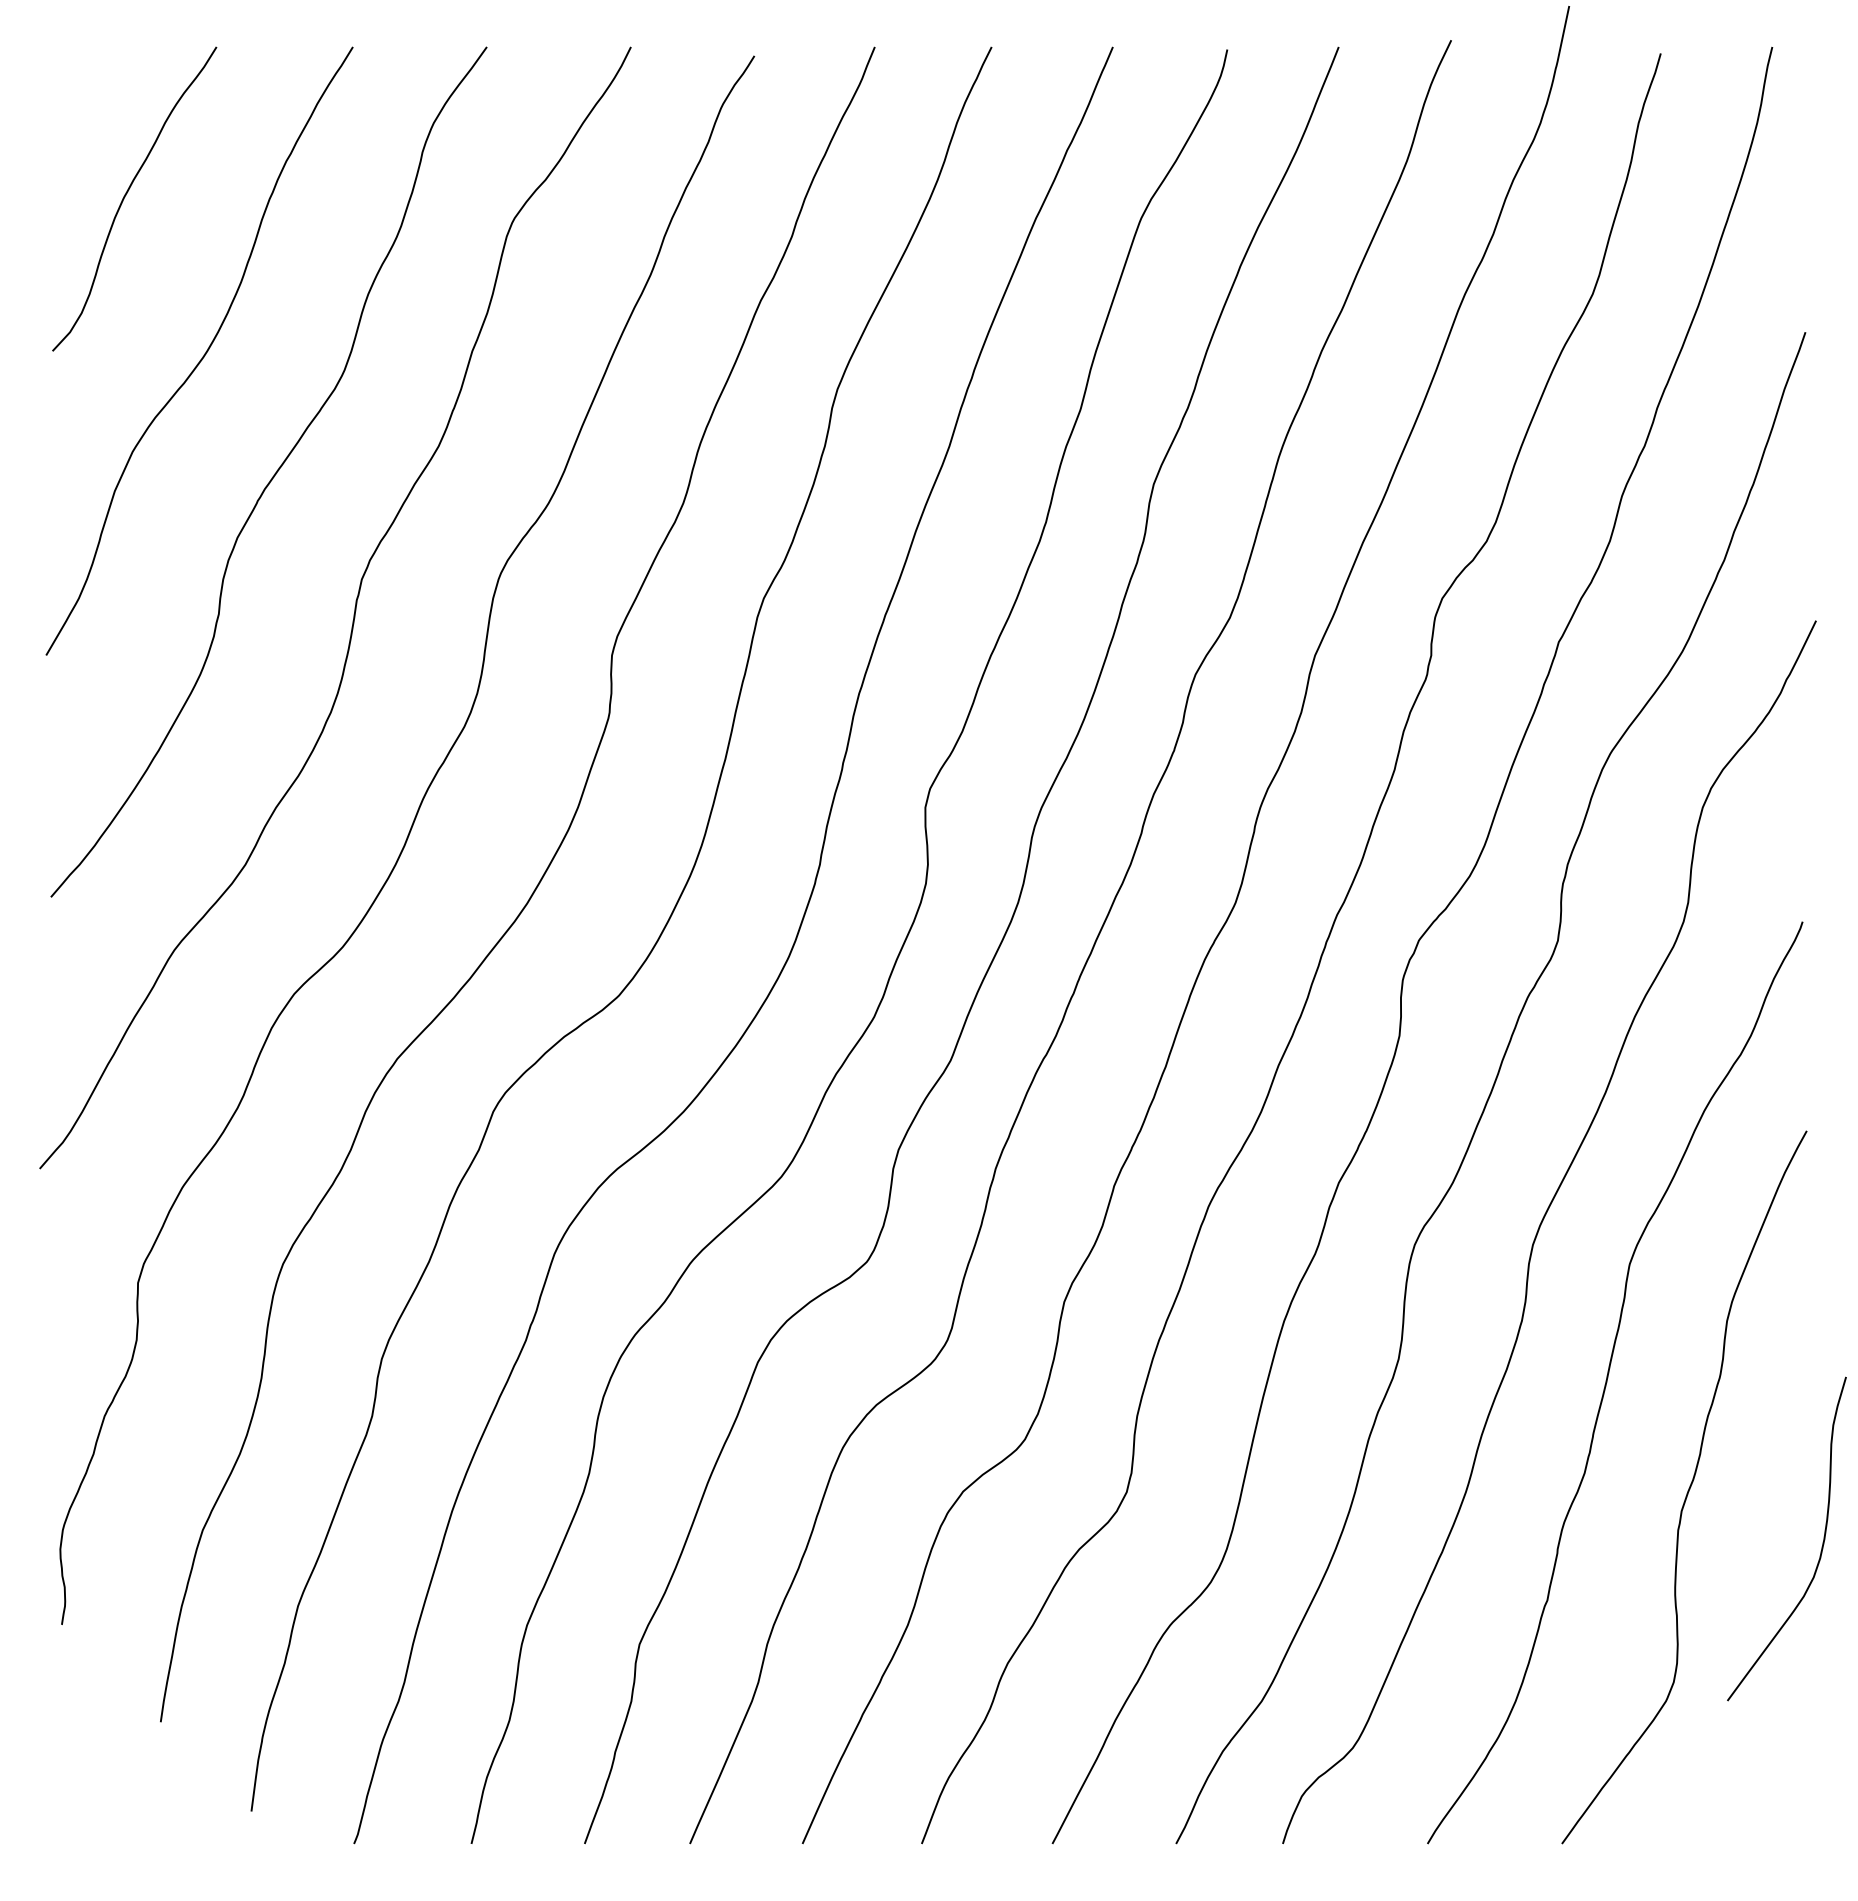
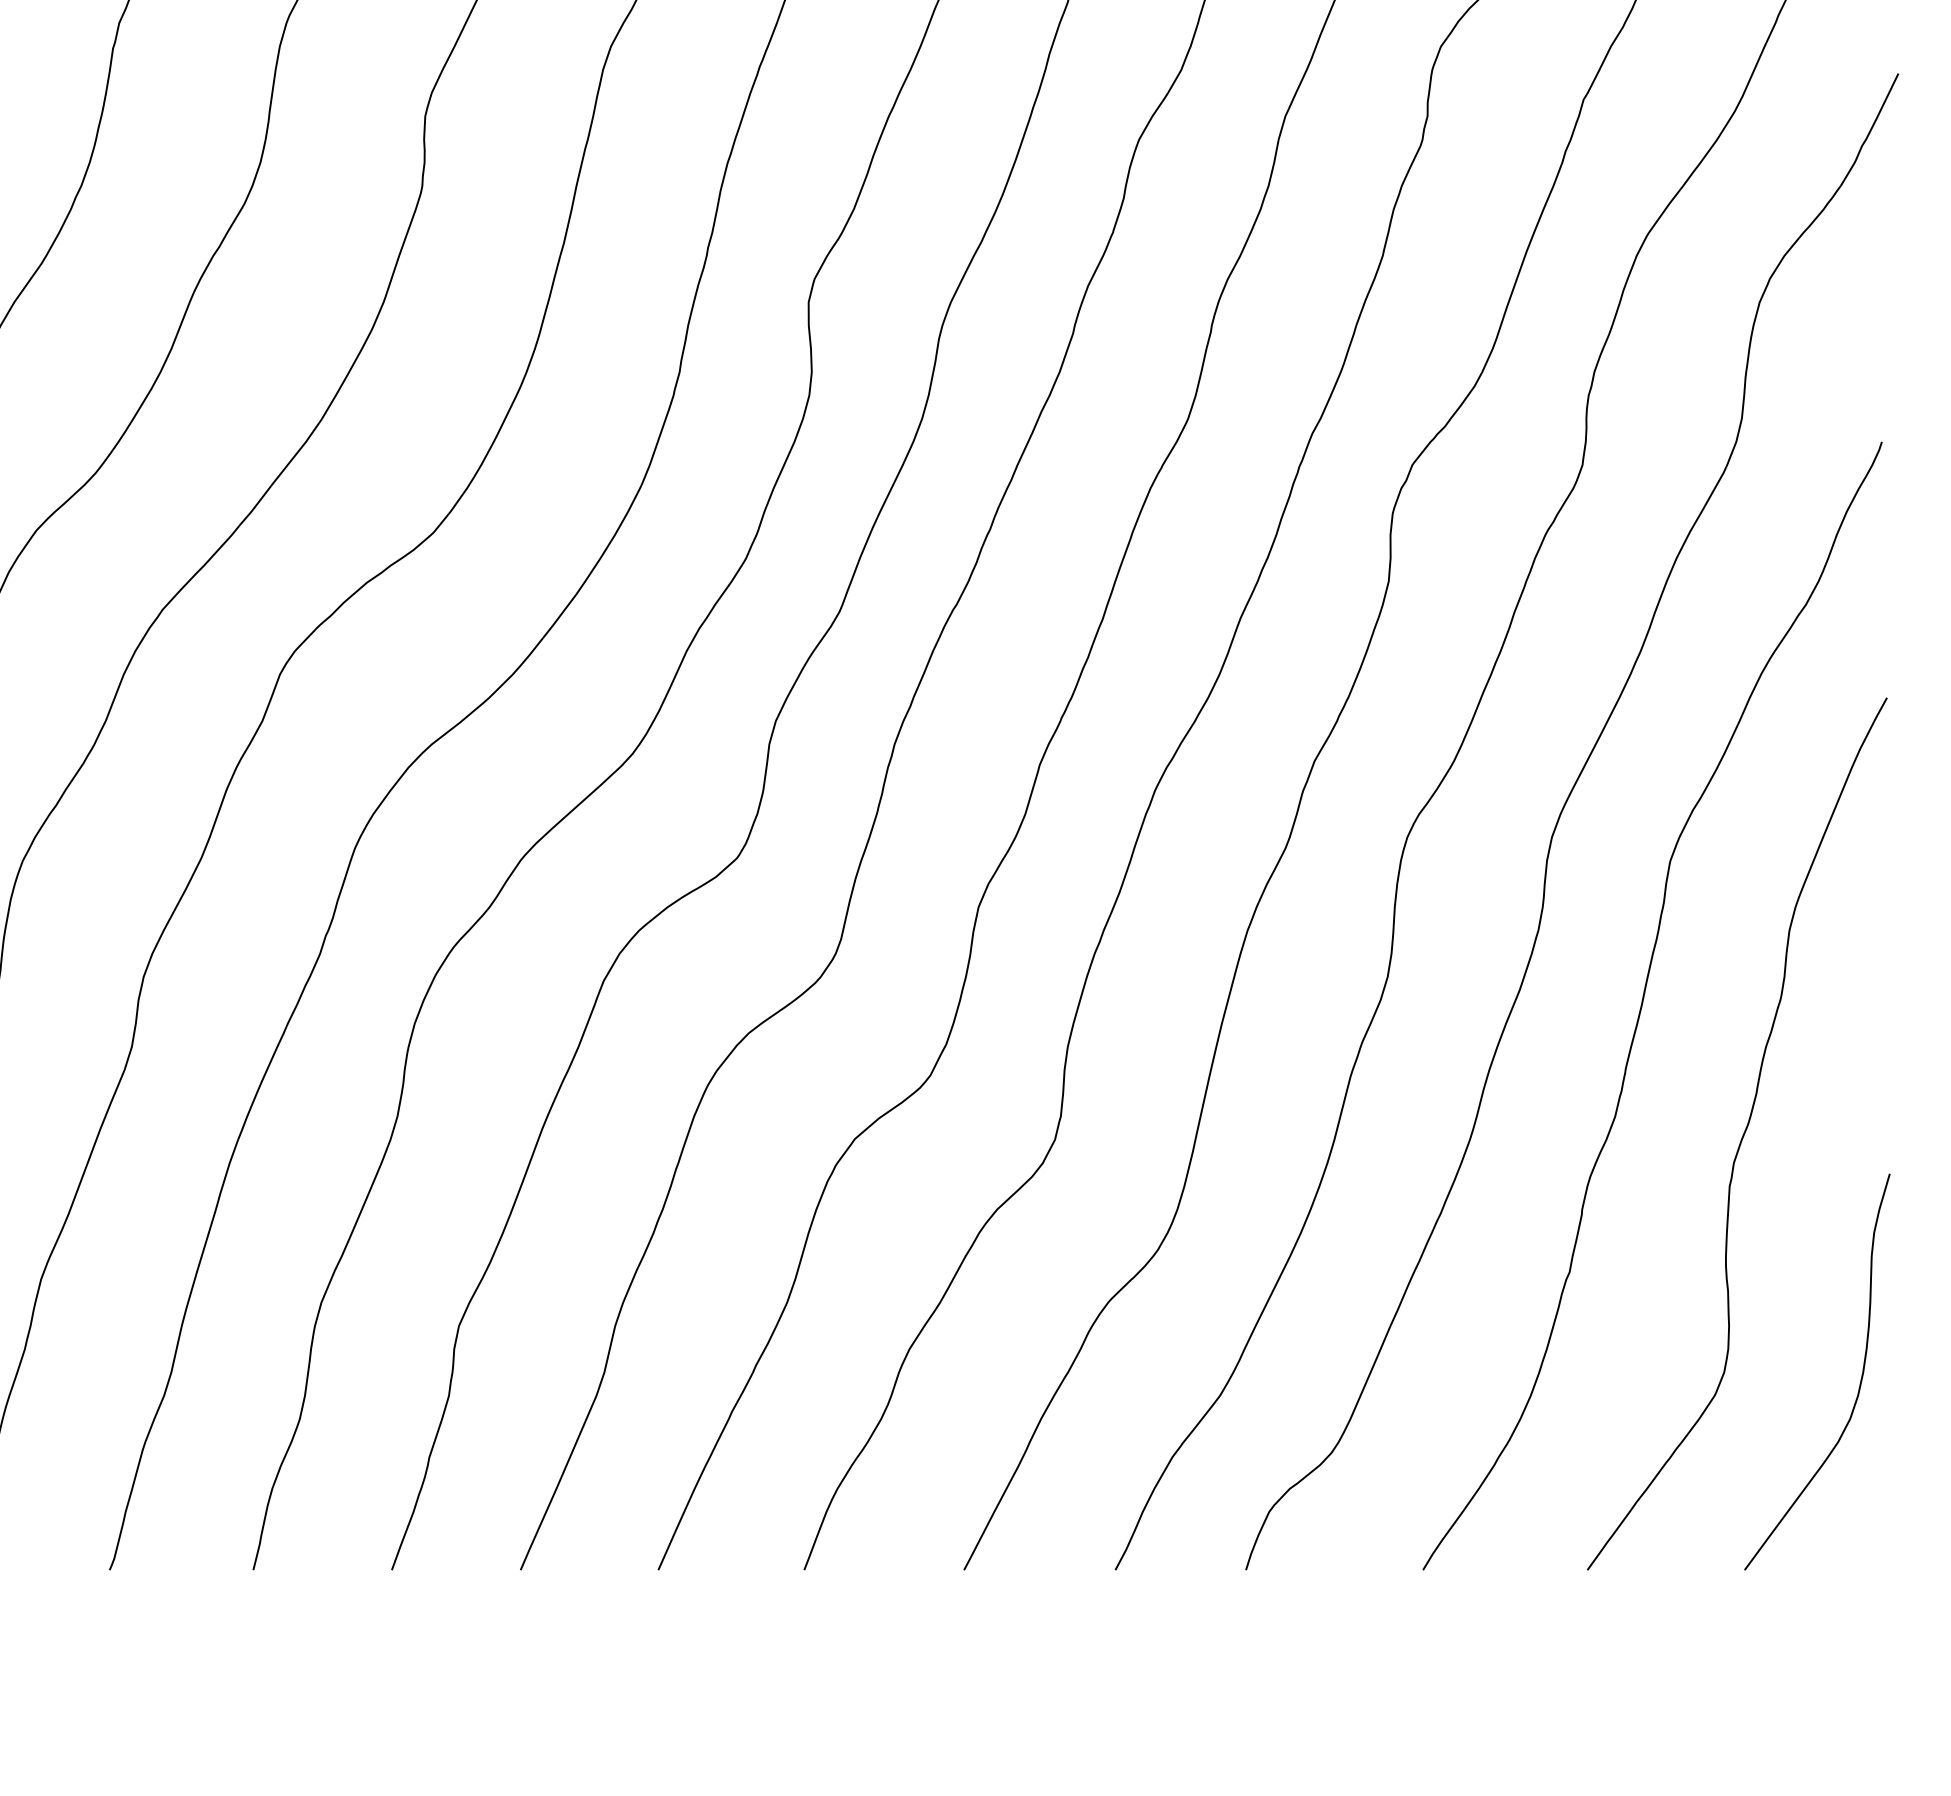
curve: (1821, 1546) -> (1859, 1381), moved

